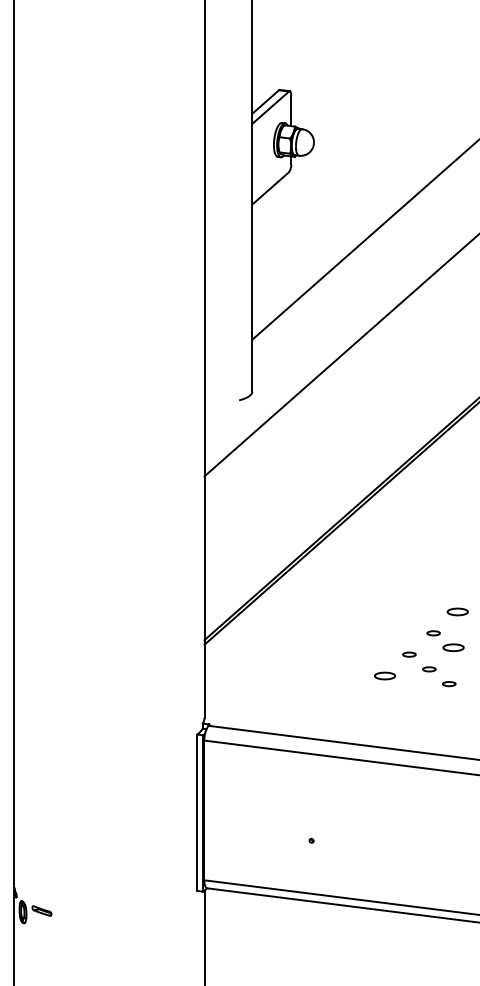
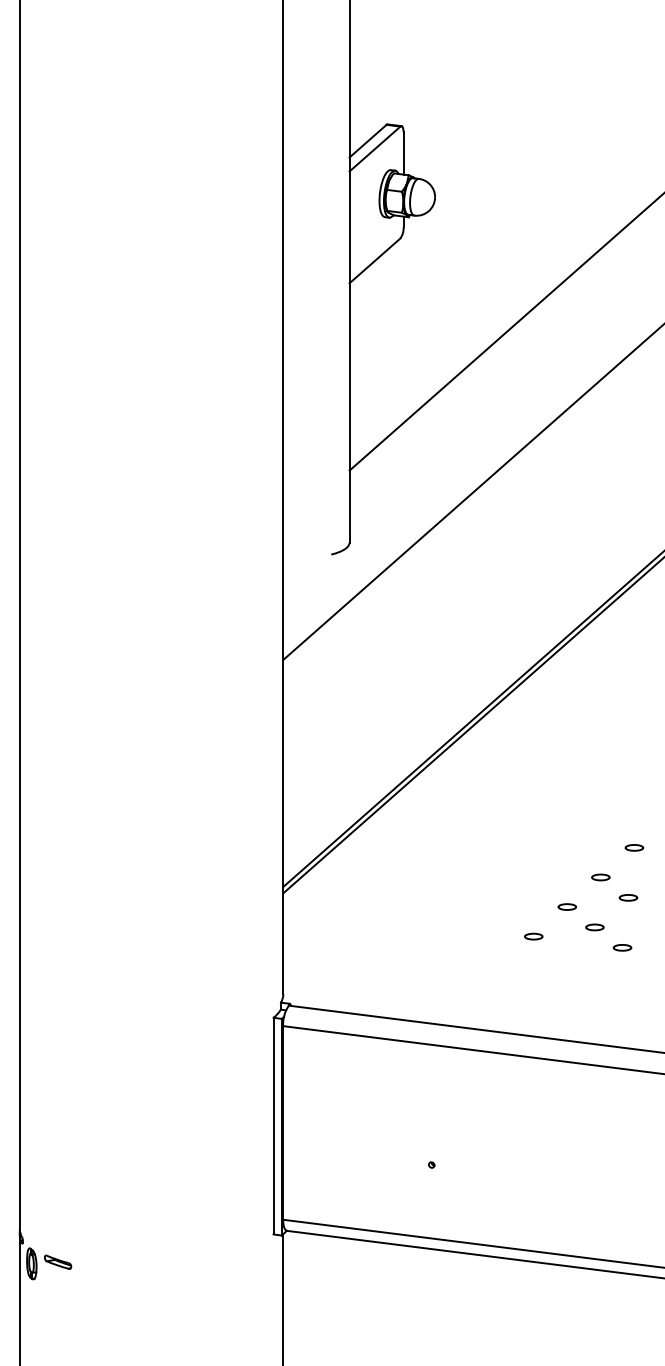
part: (457, 611) -> (633, 847), size x0.62
part: (453, 648) -> (628, 898), size x0.62
part: (385, 675) -> (534, 935), size x0.62

